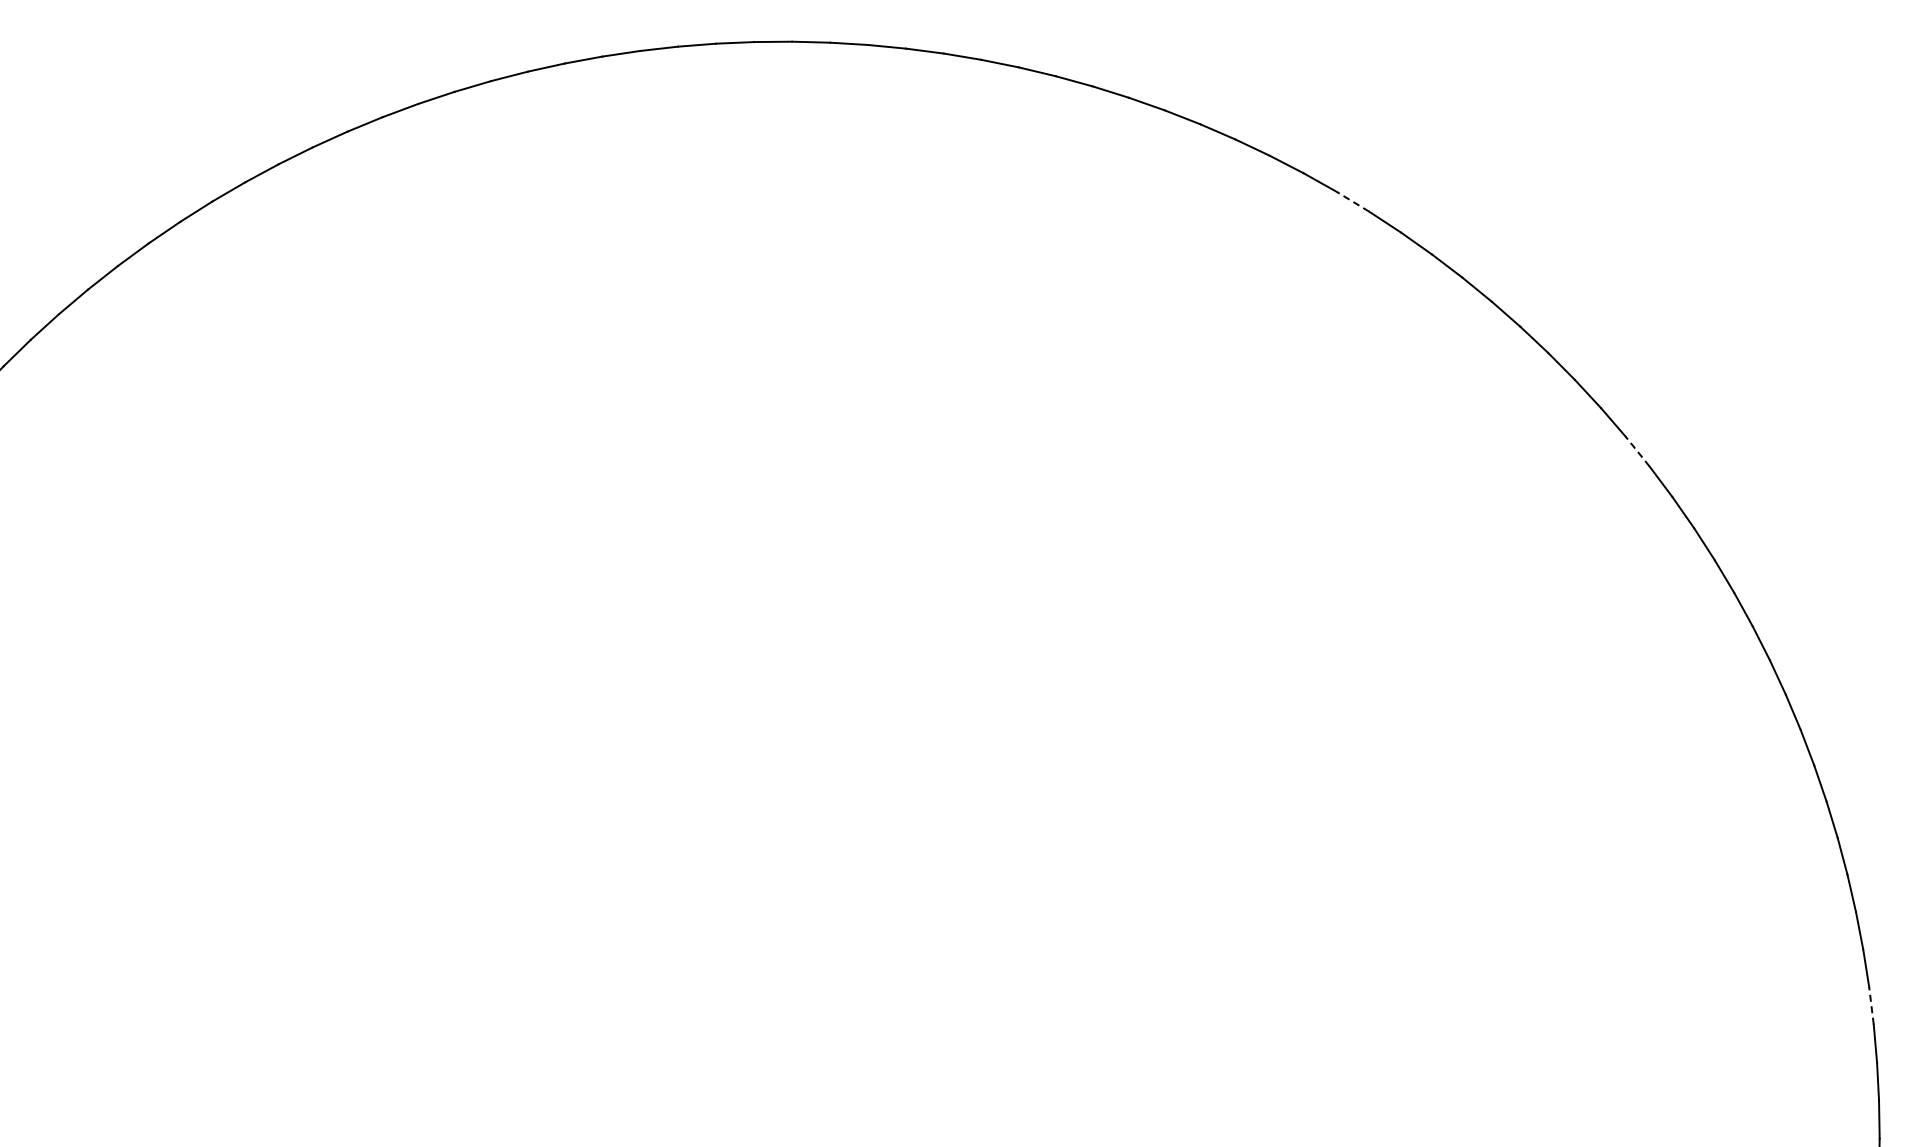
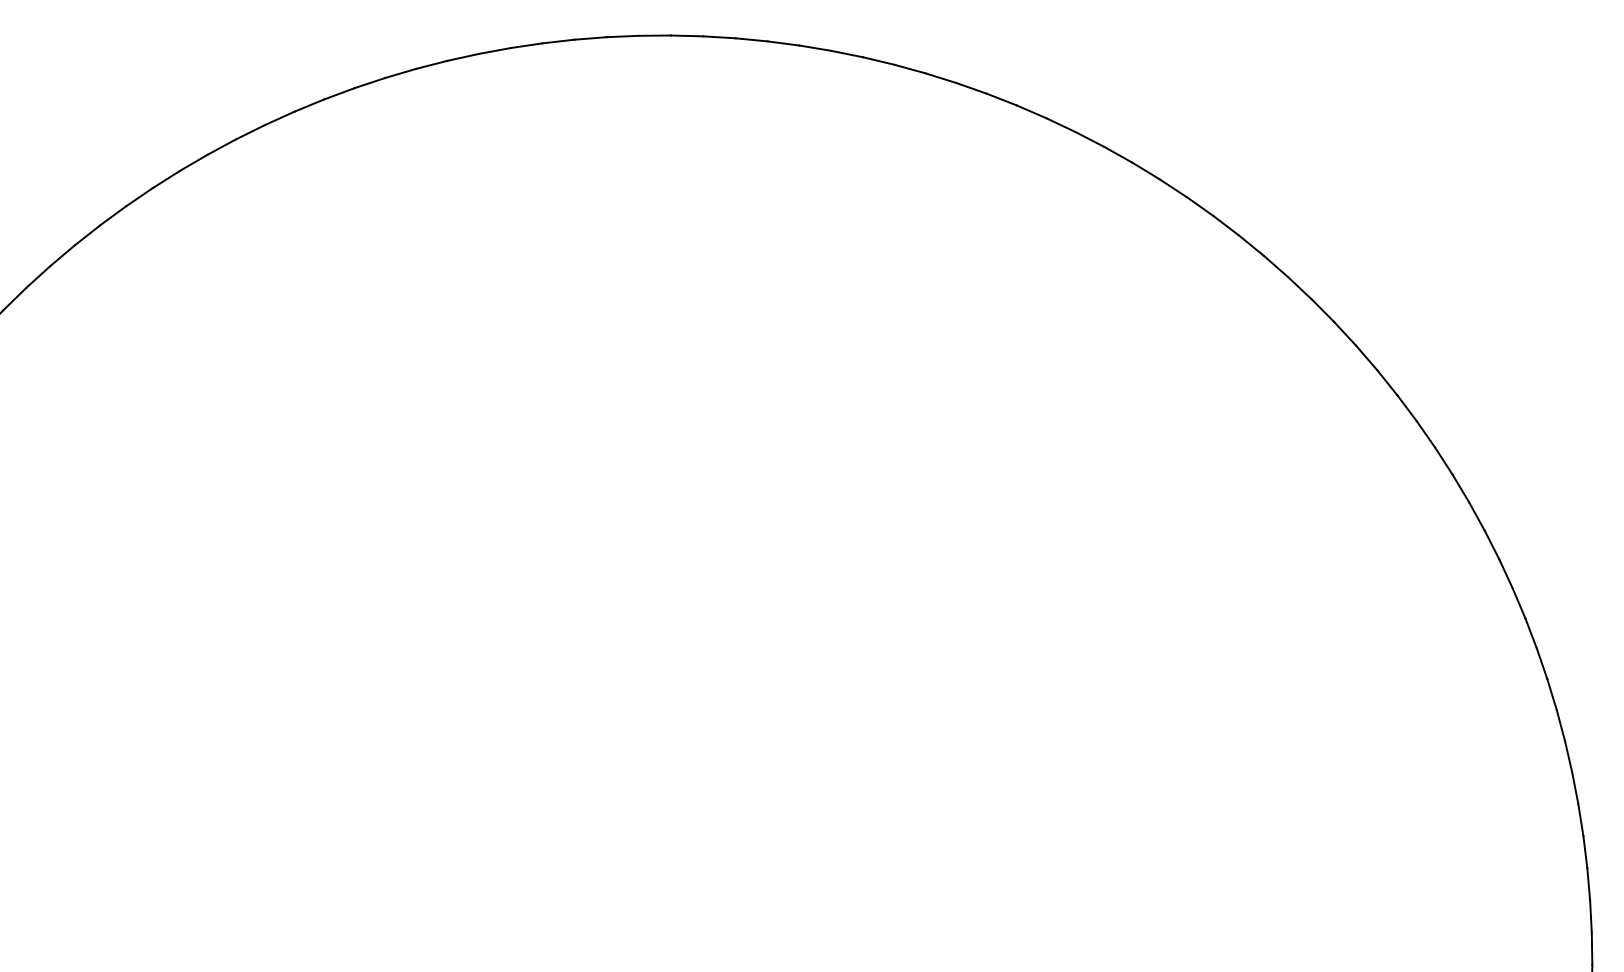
line: (1352, 201) -> (1145, 170), dashed -> solid
line: (1637, 451) -> (1387, 382), dashed -> solid
line: (1871, 1005) -> (1585, 851), dashed -> solid

